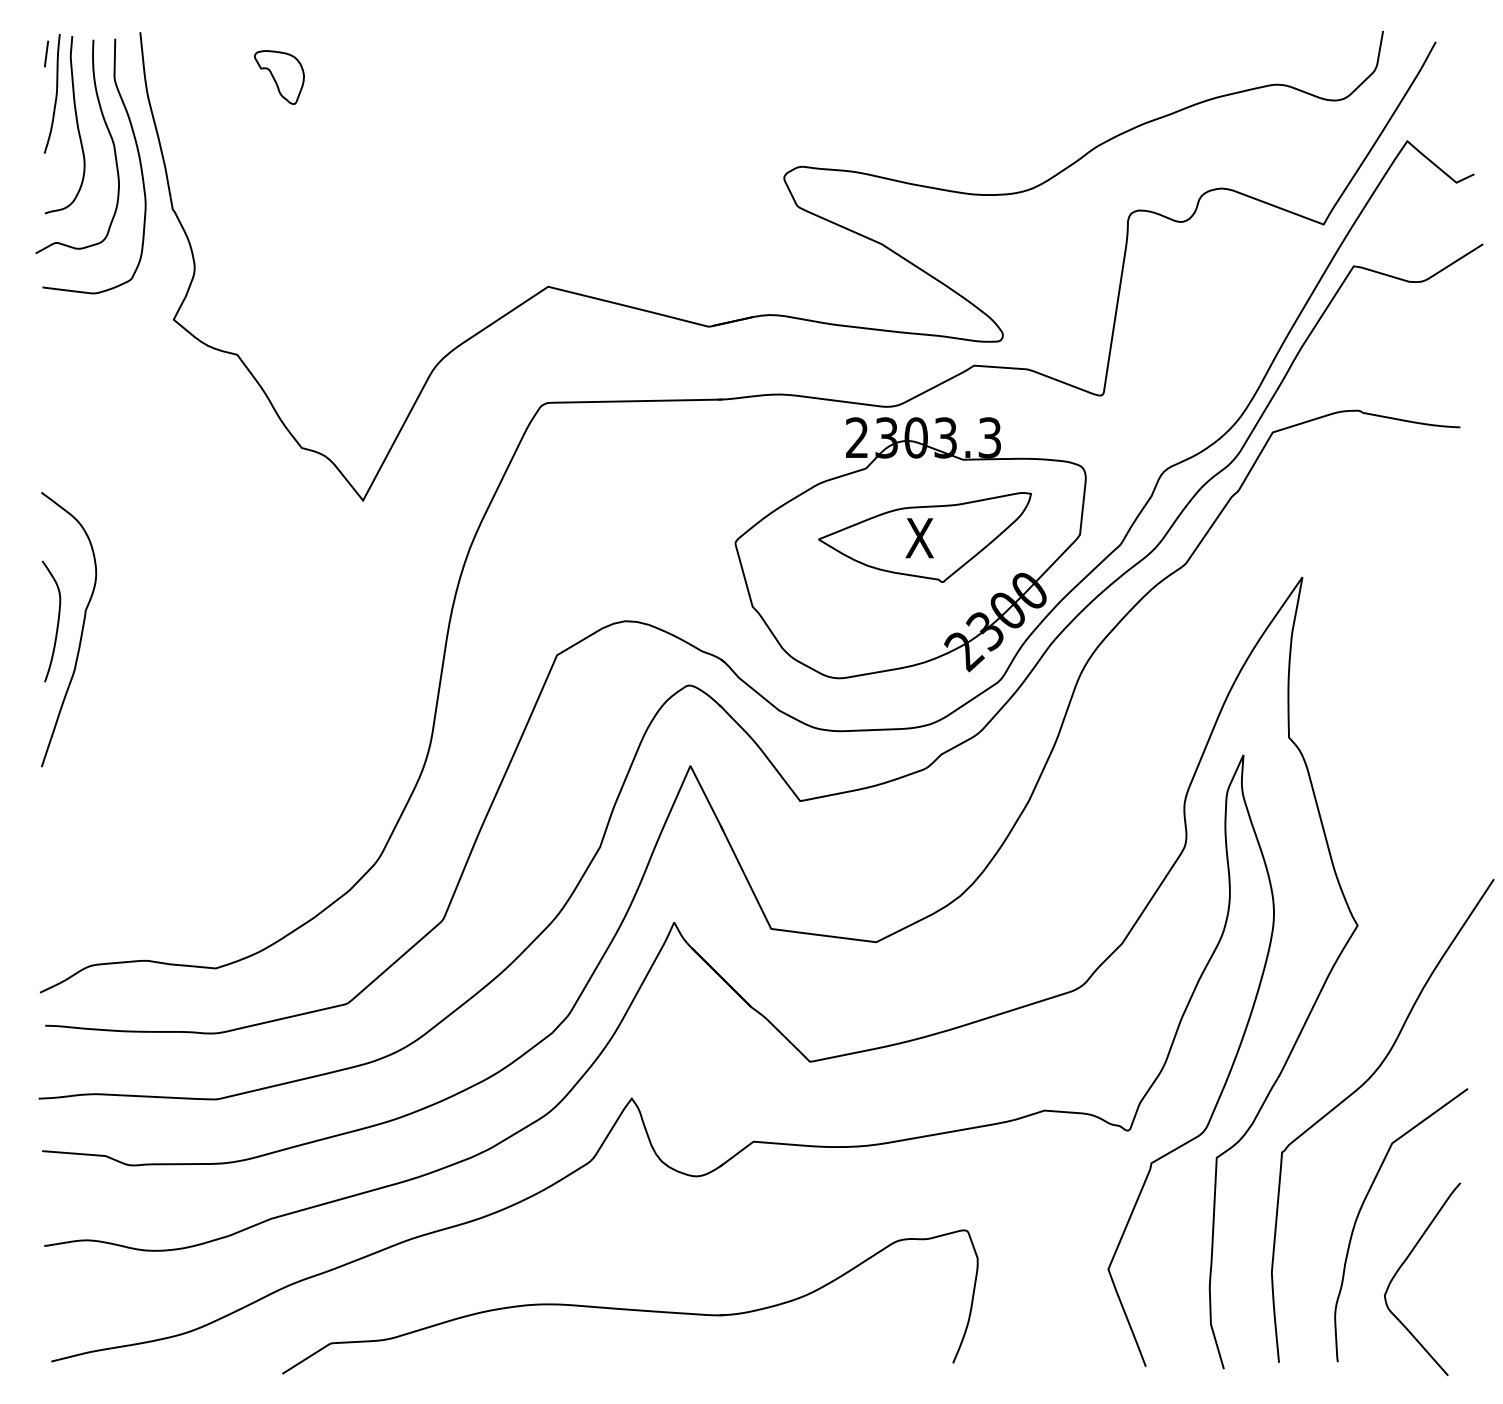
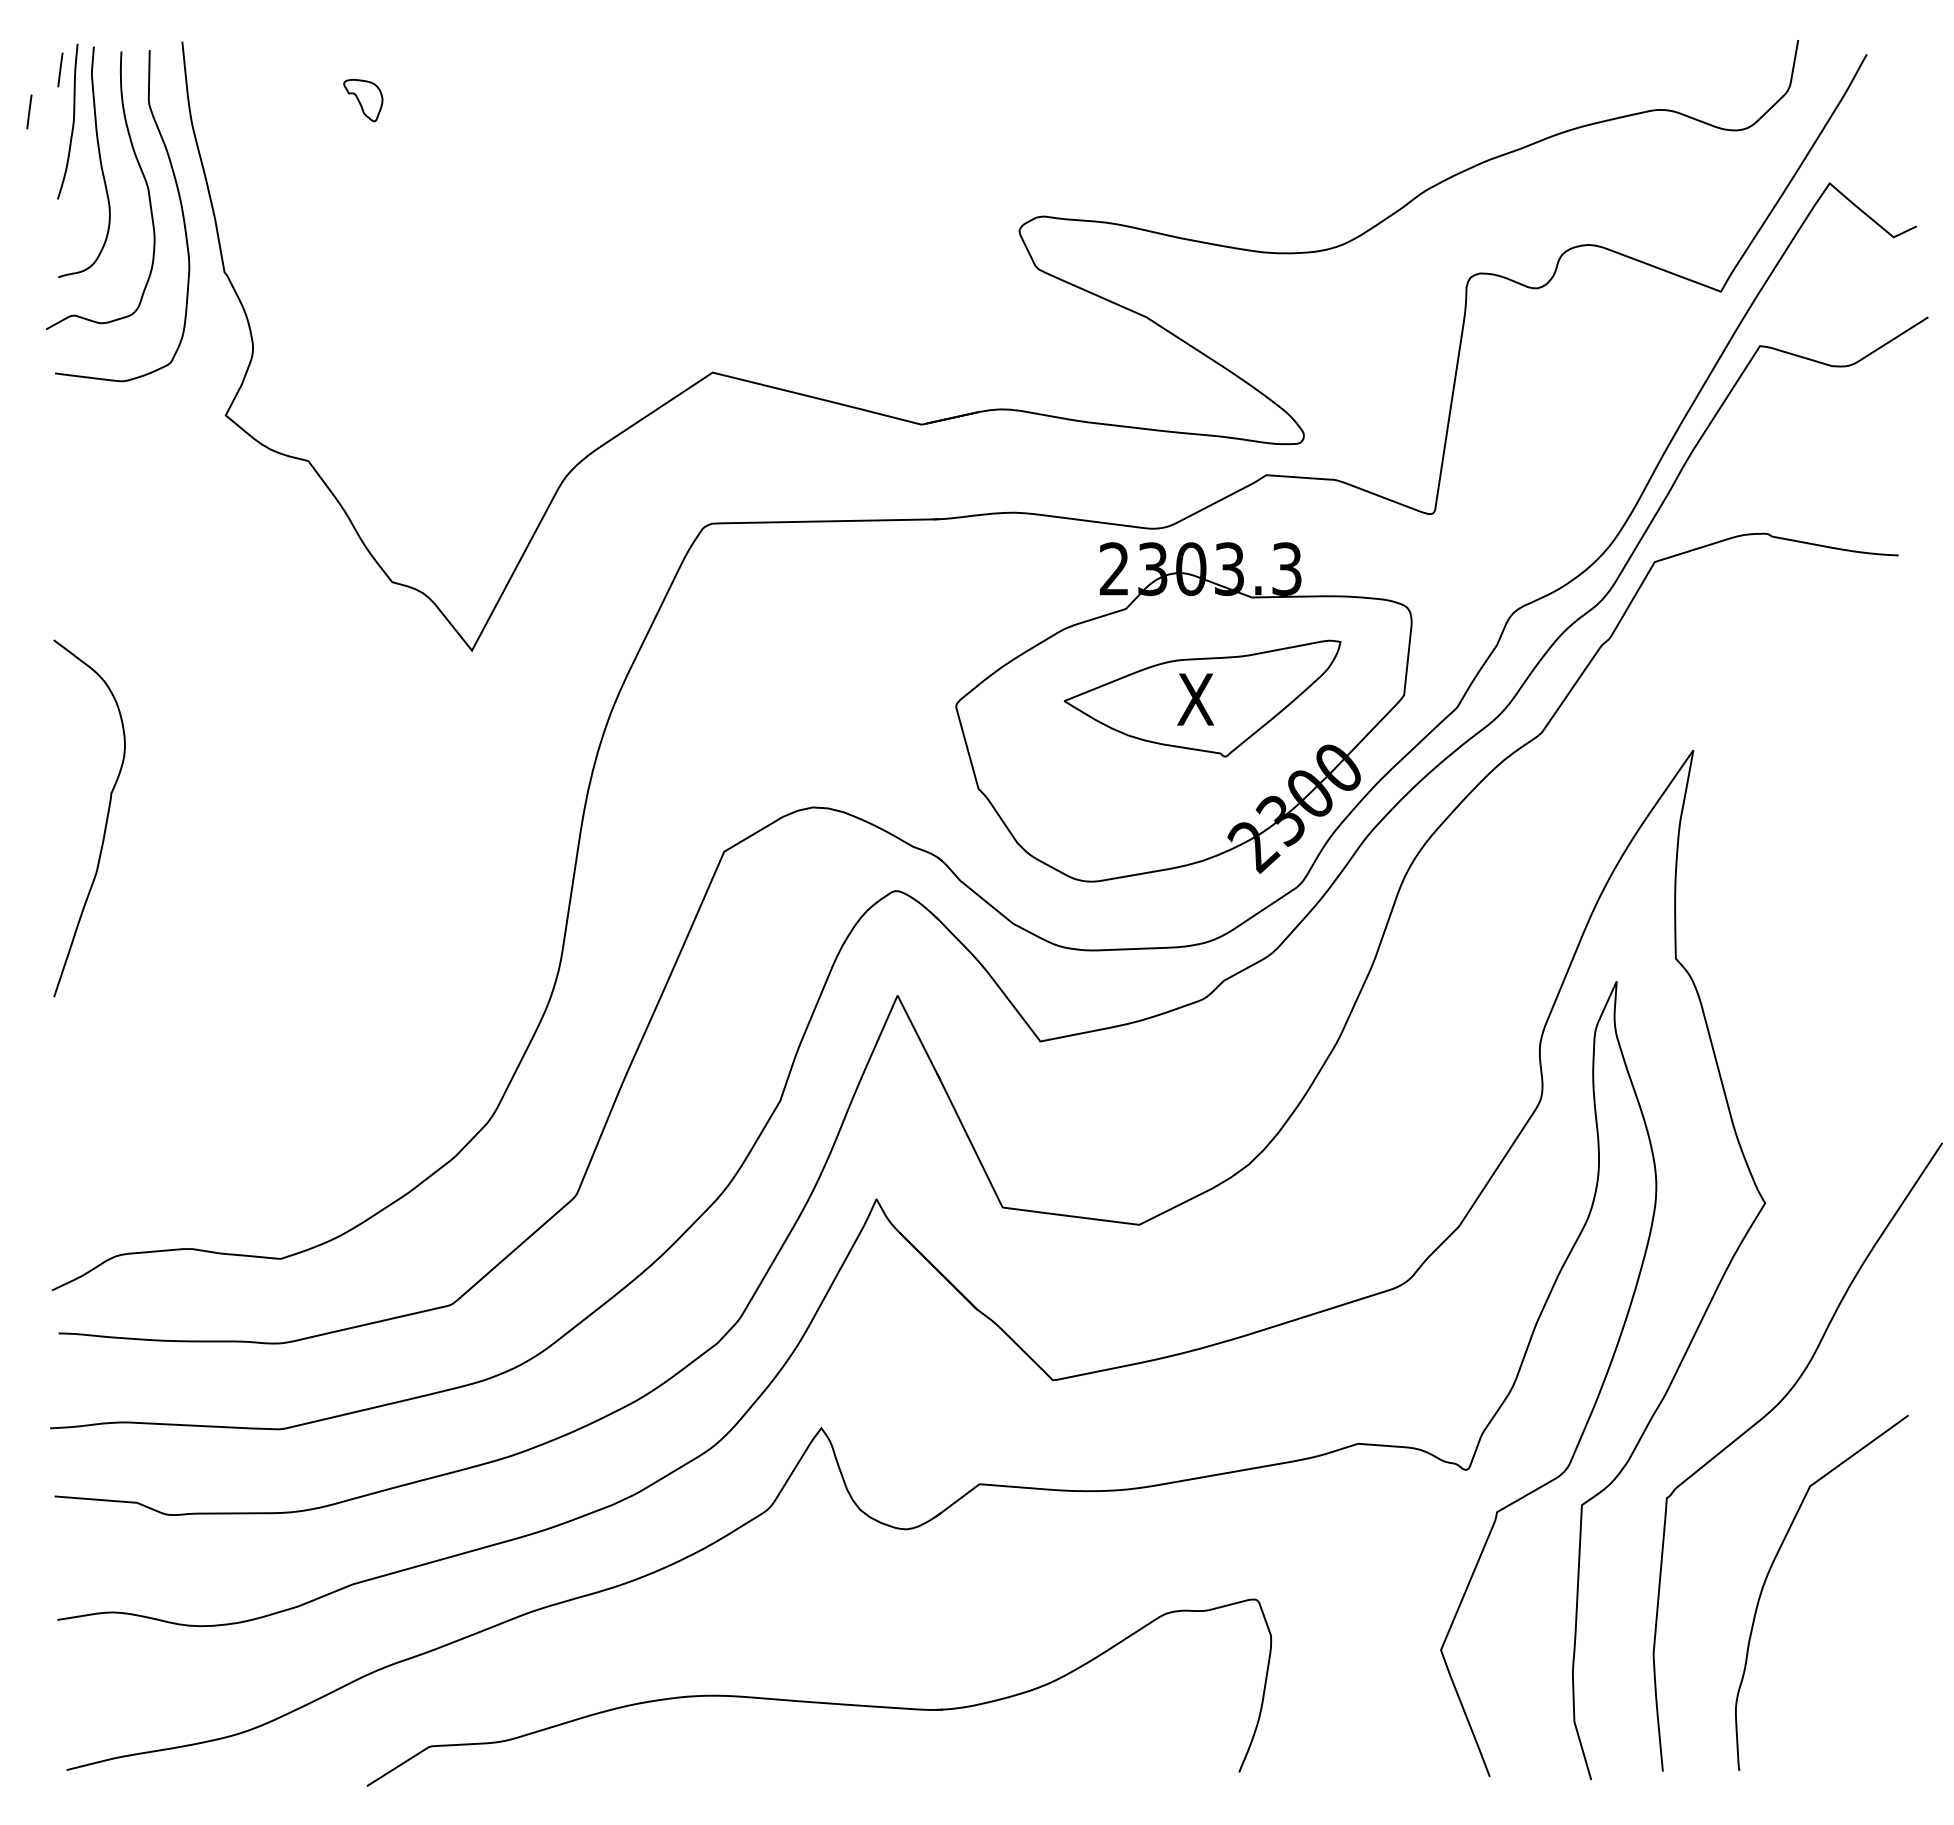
part: (279, 77) -> (363, 100), size x0.6
line: (22, 85) -> (29, 111), added
curve: (57, 622) -> (74, 808), removed
curve: (1402, 1265) -> (1823, 1645), removed

